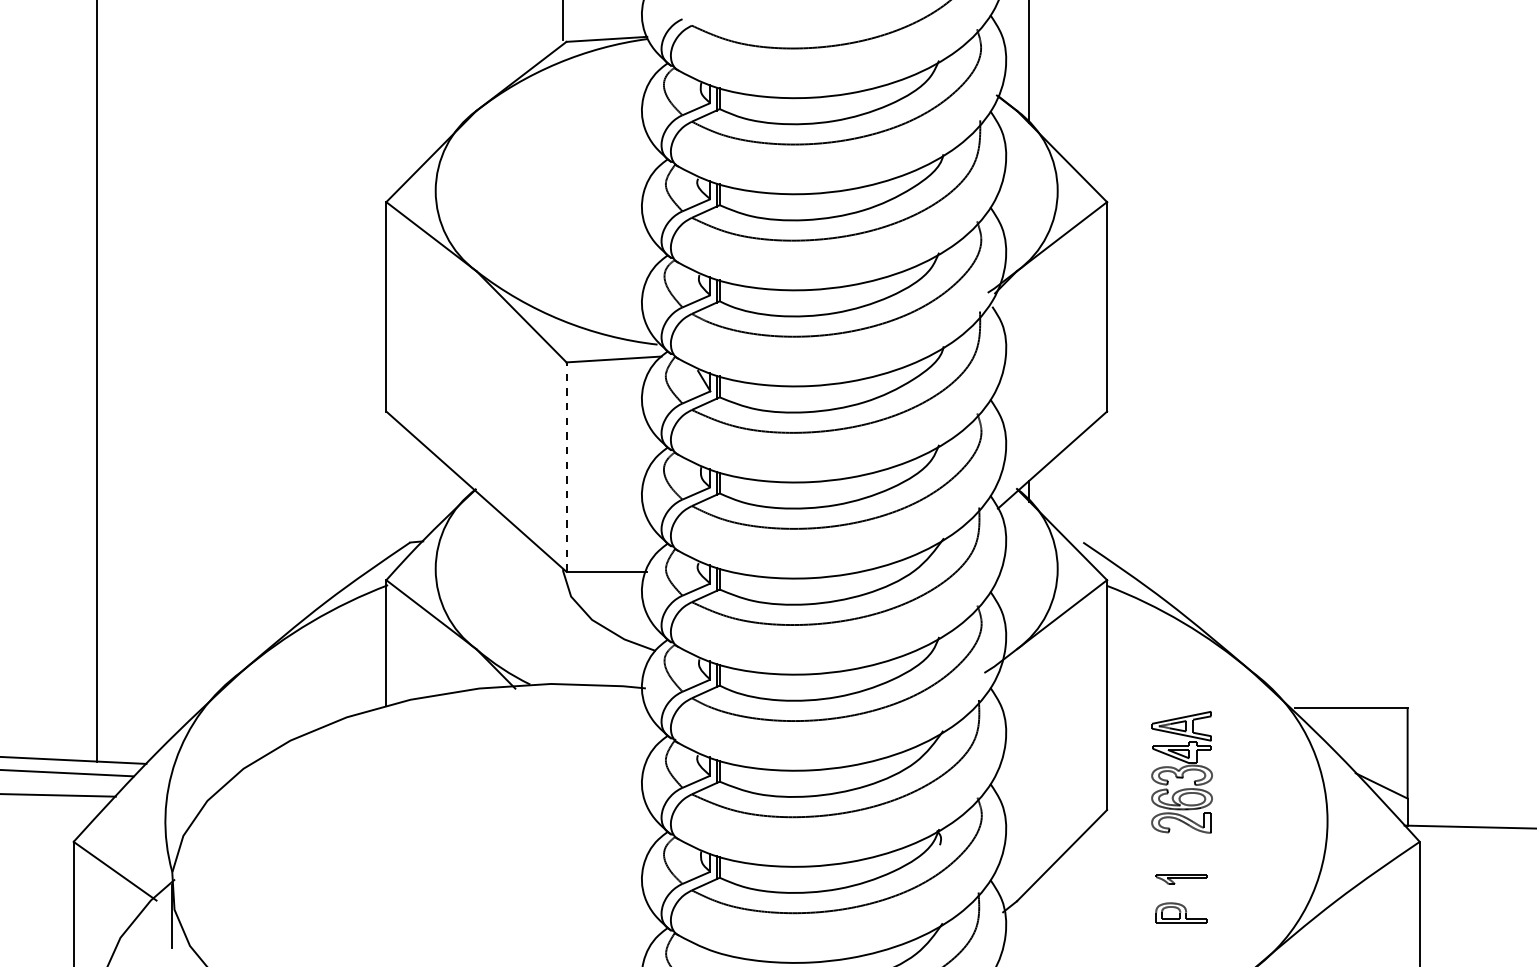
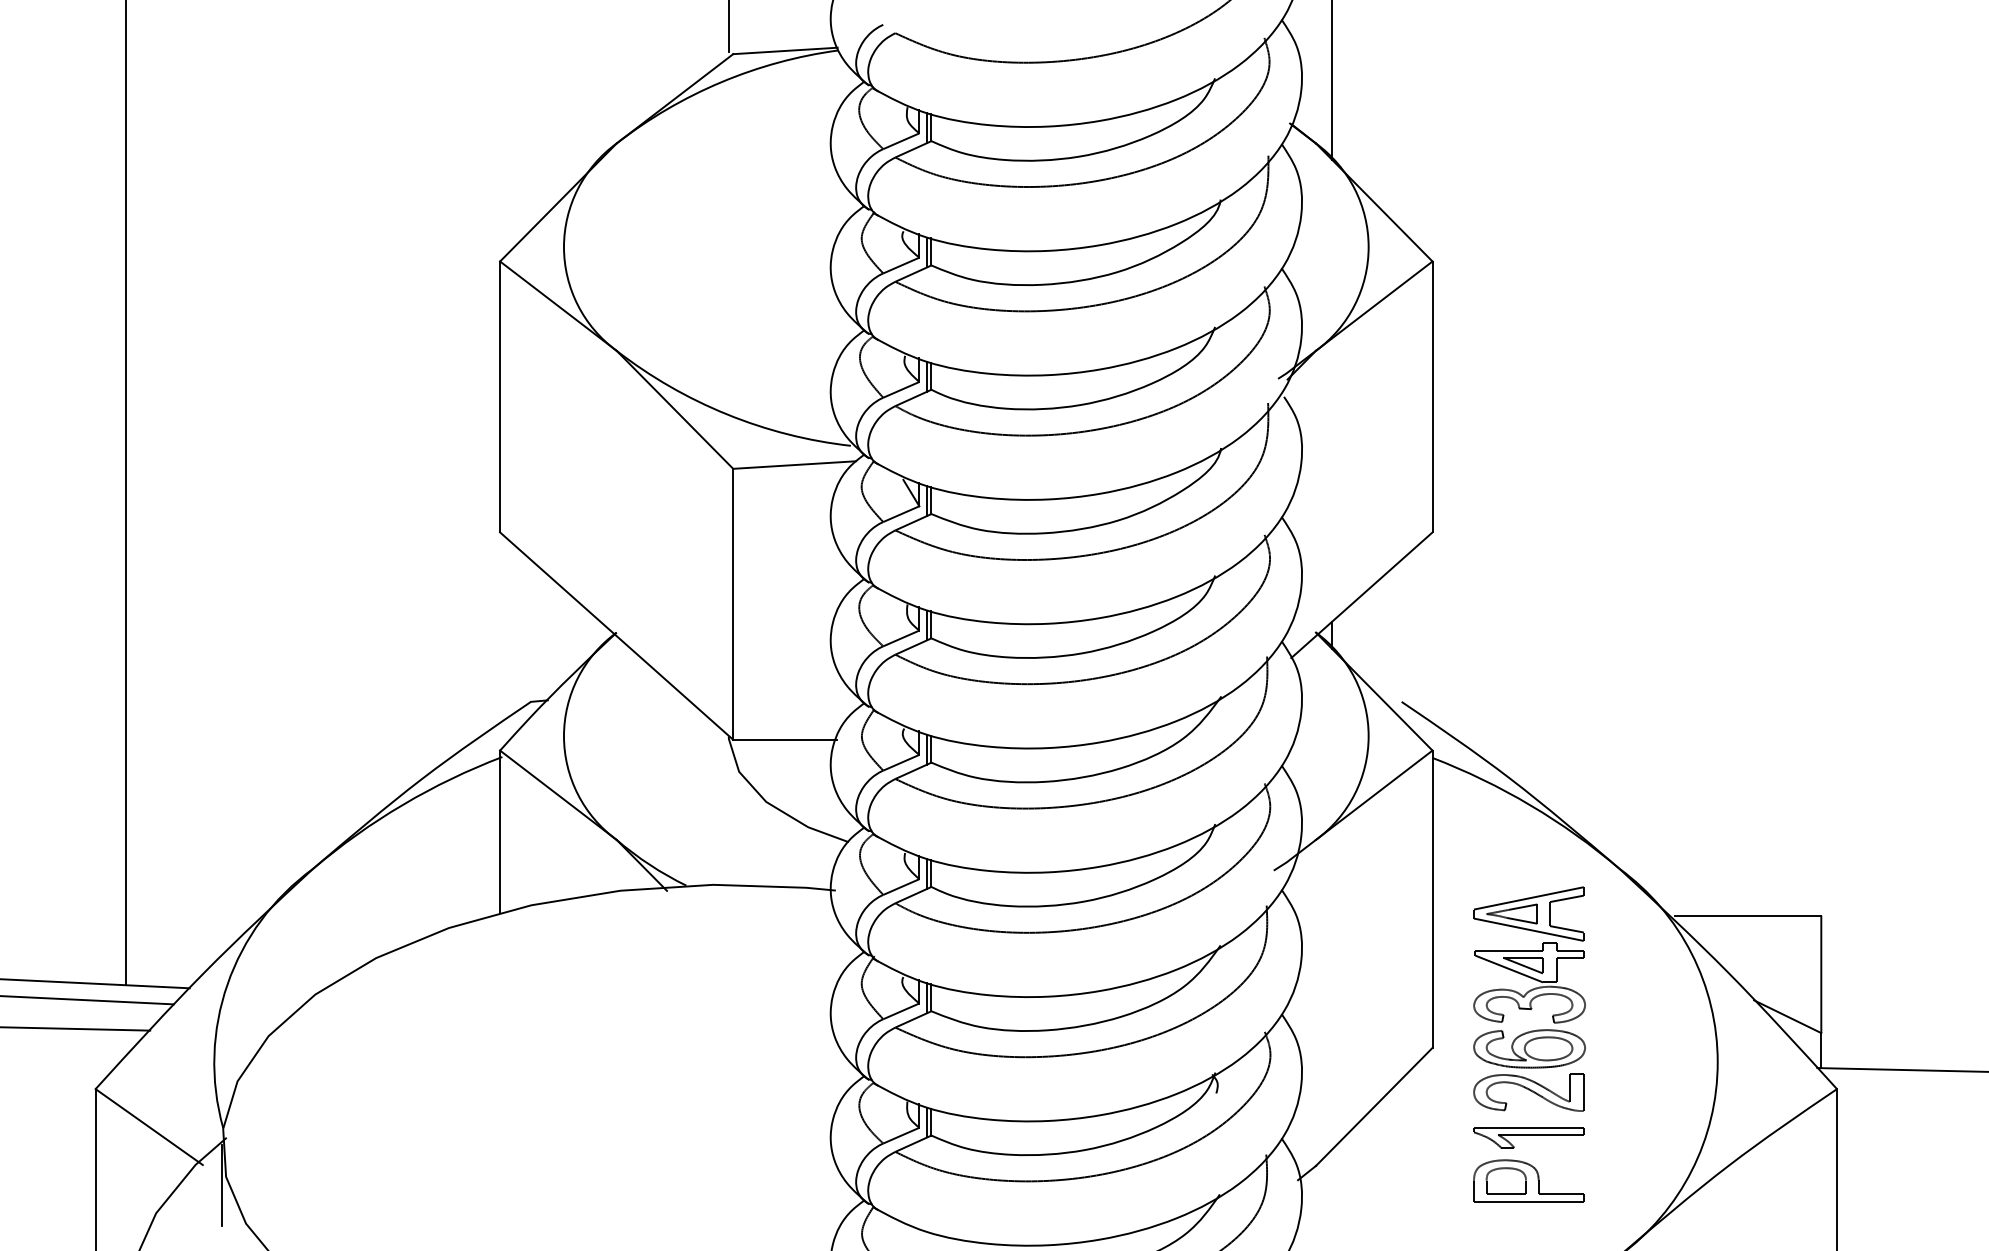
line: (566, 466) -> (733, 603), dashed -> solid
part: (1182, 771) -> (1529, 998), size x1.43
part: (1181, 879) -> (1528, 1137), size x1.67
part: (1181, 912) -> (1528, 1180), size x1.67

